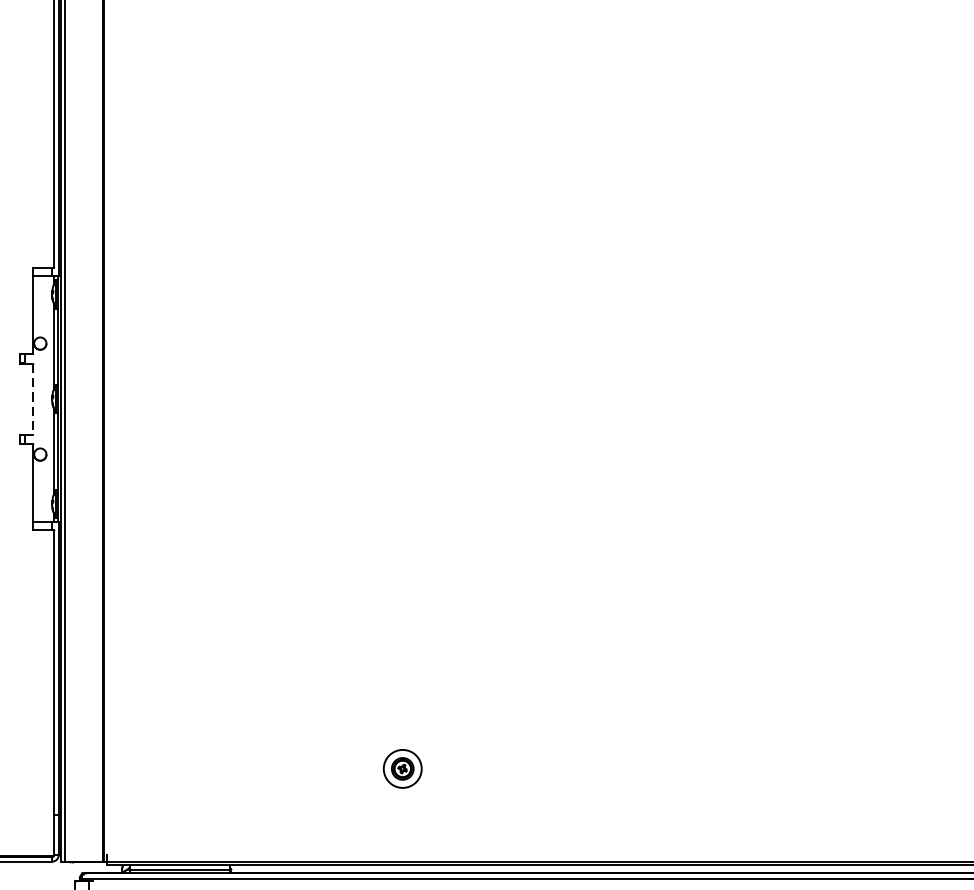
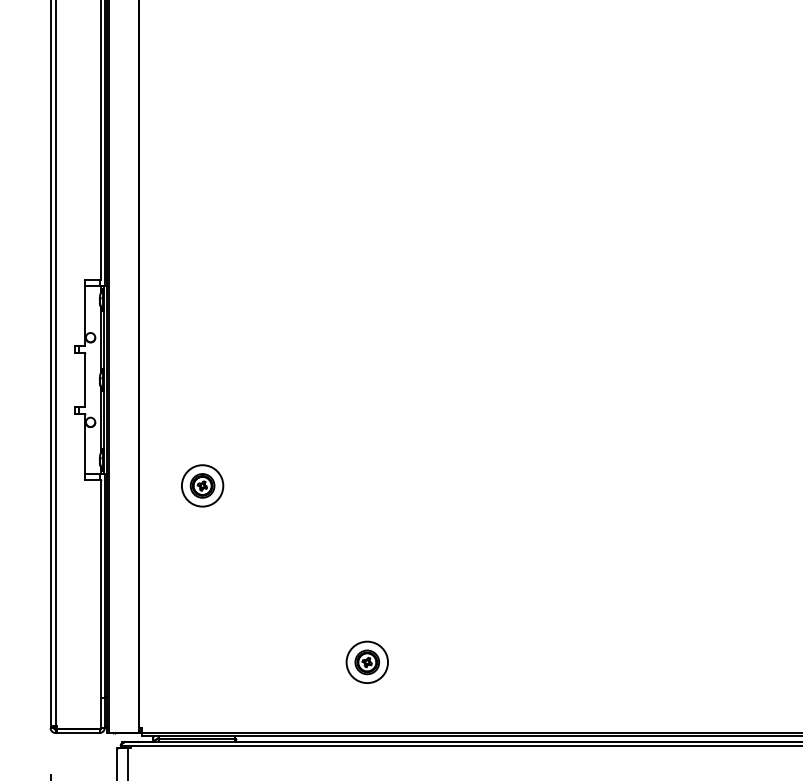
line: (32, 399) -> (84, 380), dashed -> solid
part: (186, 537) -> (202, 485), added
part: (401, 767) -> (366, 661), size x1.43

